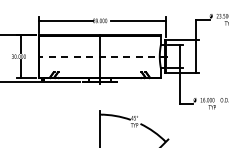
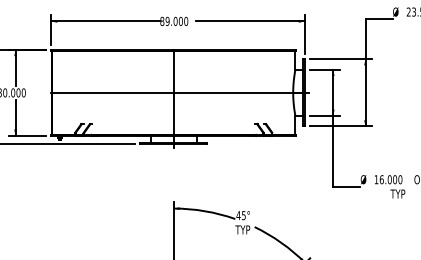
line: (103, 56) -> (180, 92), dashed -> solid

